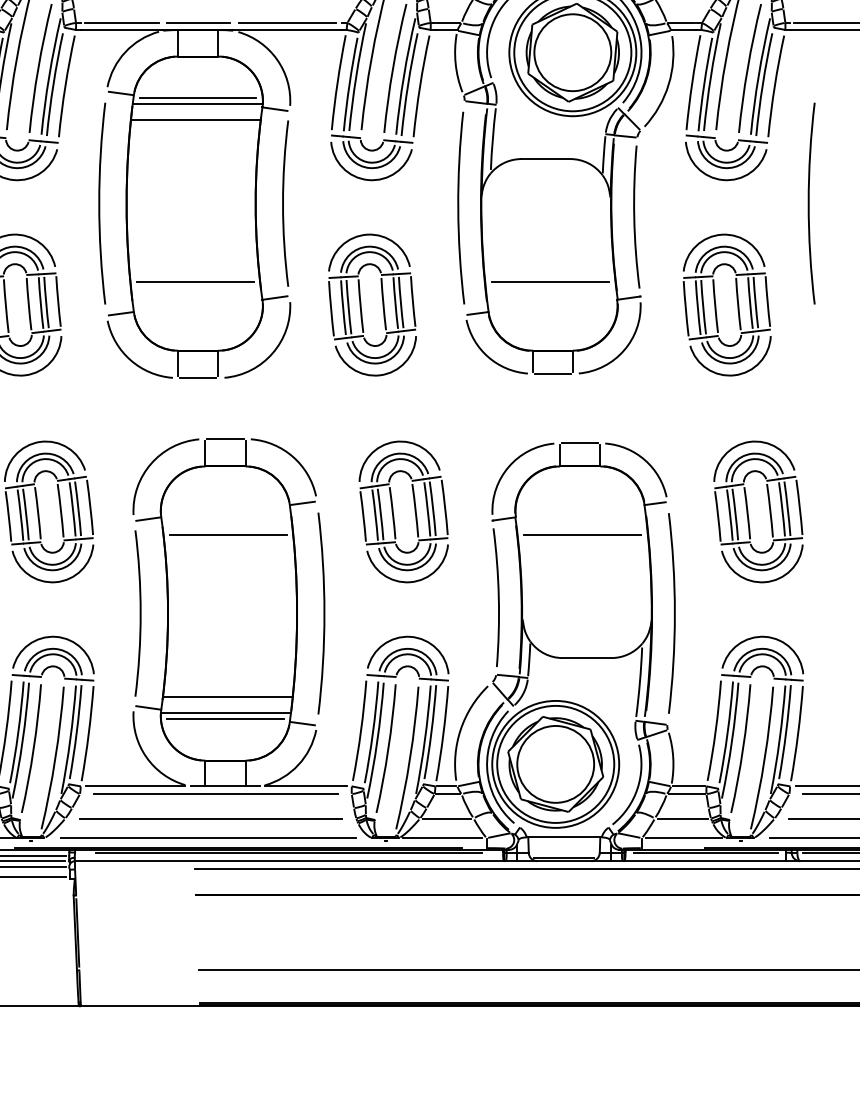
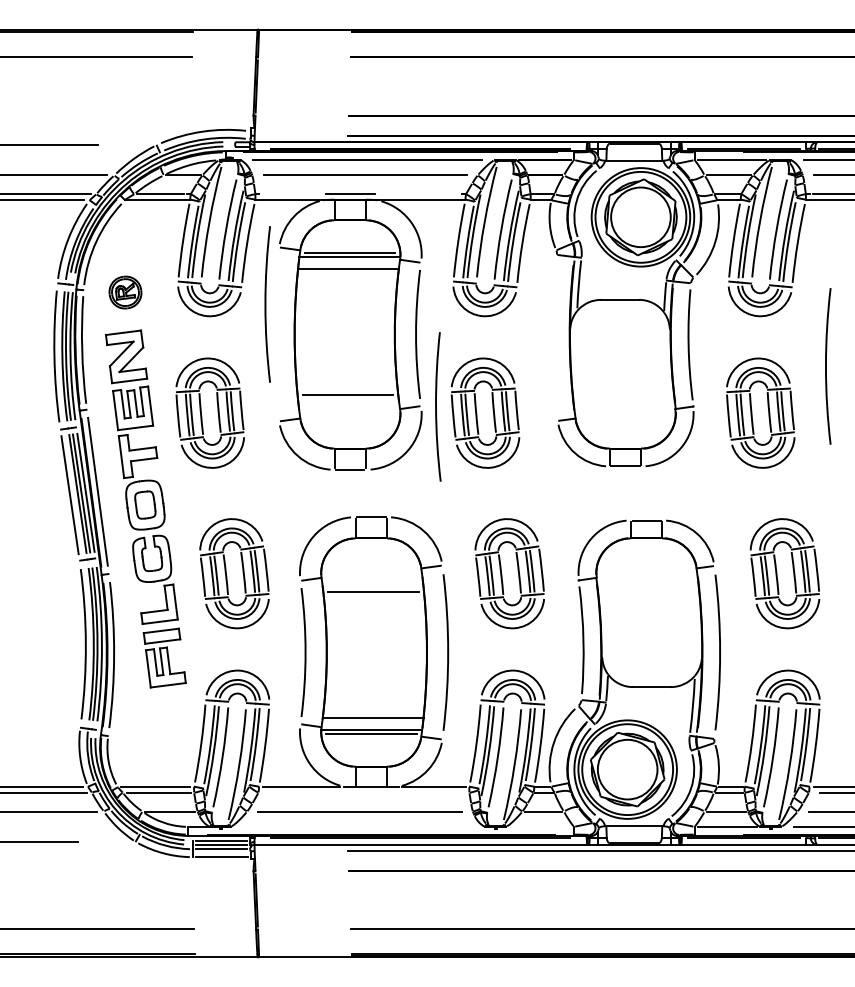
line: (121, 23) -> (290, 194), removed
line: (287, 23) -> (419, 194), removed
arc: (100, 203) -> (266, 304), moved
arc: (809, 203) -> (826, 366), moved
arc: (458, 207) -> (436, 406), moved
line: (549, 282) -> (622, 395), removed
line: (582, 534) -> (648, 591), removed
line: (215, 793) -> (363, 792), removed
line: (207, 837) -> (357, 826), removed
line: (442, 837) -> (539, 826), removed

